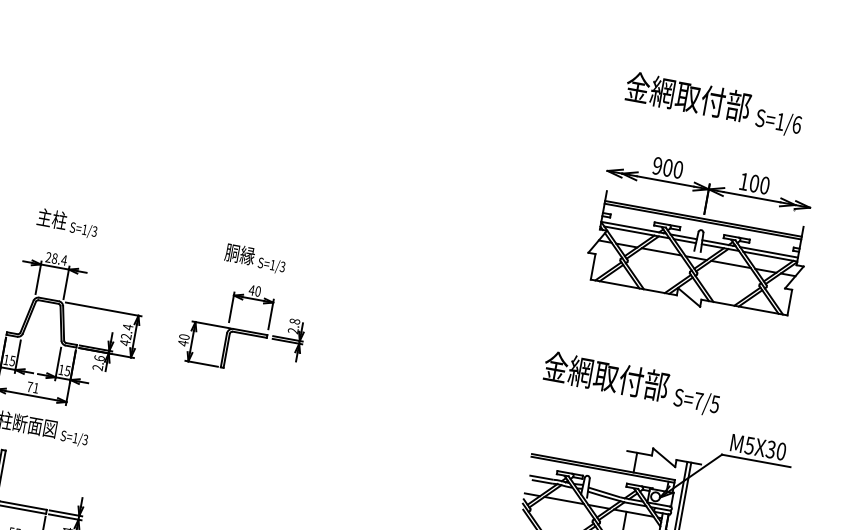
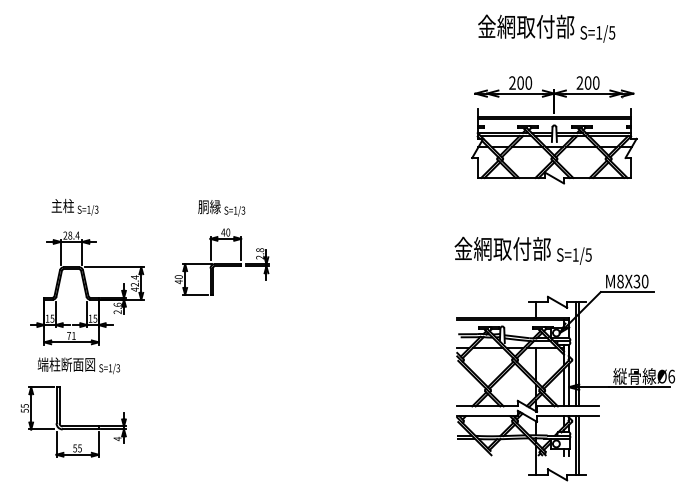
text: (797, 124) -> (612, 32), S=1/6 -> S=1/5
text: (657, 166) -> (512, 83), 900 -> 200
text: (743, 180) -> (579, 82), 100 -> 200
text: (698, 400) -> (575, 254), S=7/5 -> S=1/5
text: (749, 445) -> (620, 281), M5X30 -> M8X30

